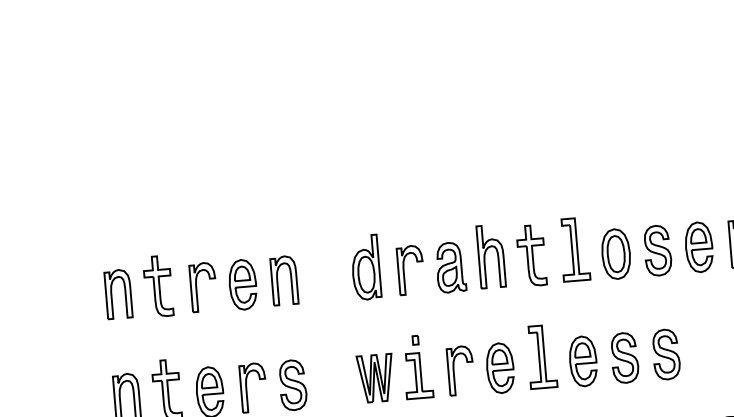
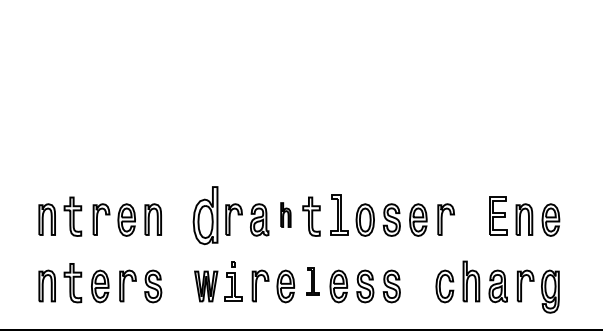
part: (490, 255) -> (285, 214), size x0.6
part: (365, 267) -> (205, 215), size x1.4
part: (541, 356) -> (312, 281), size x0.7

